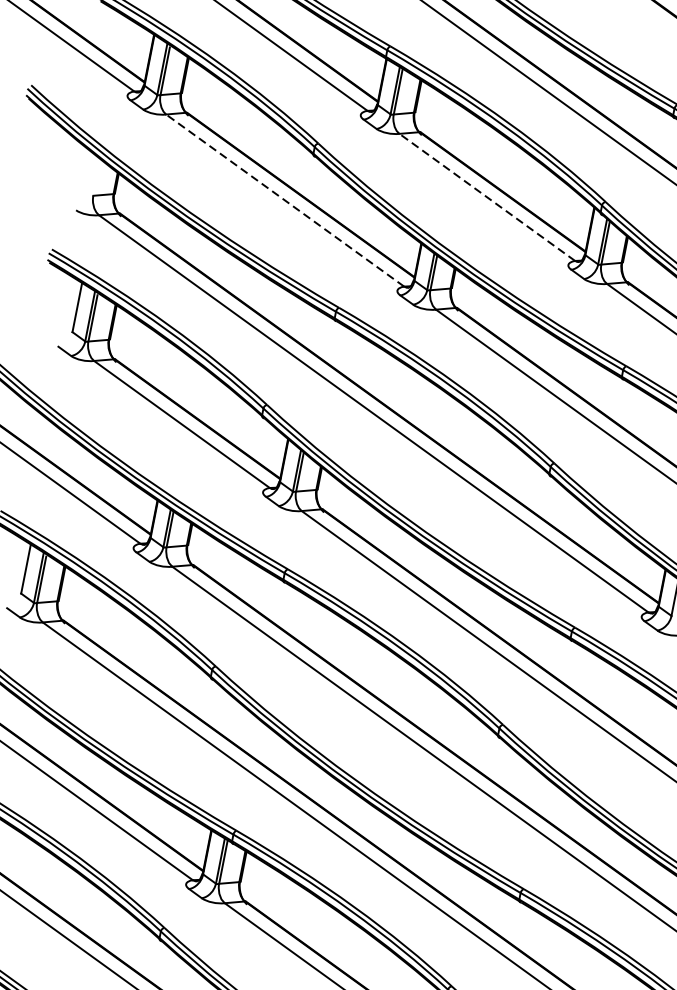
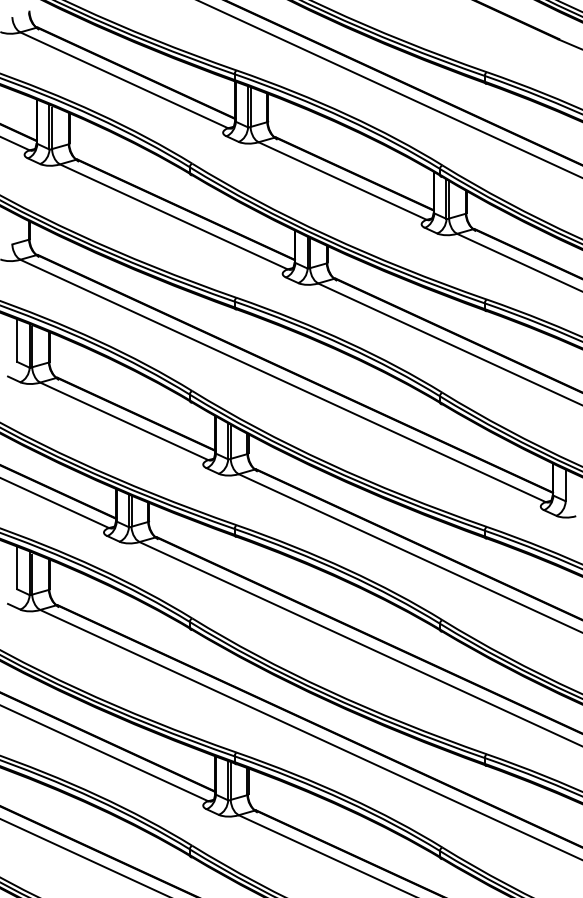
line: (487, 197) -> (342, 181), dashed -> solid
line: (284, 200) -> (173, 216), dashed -> solid

